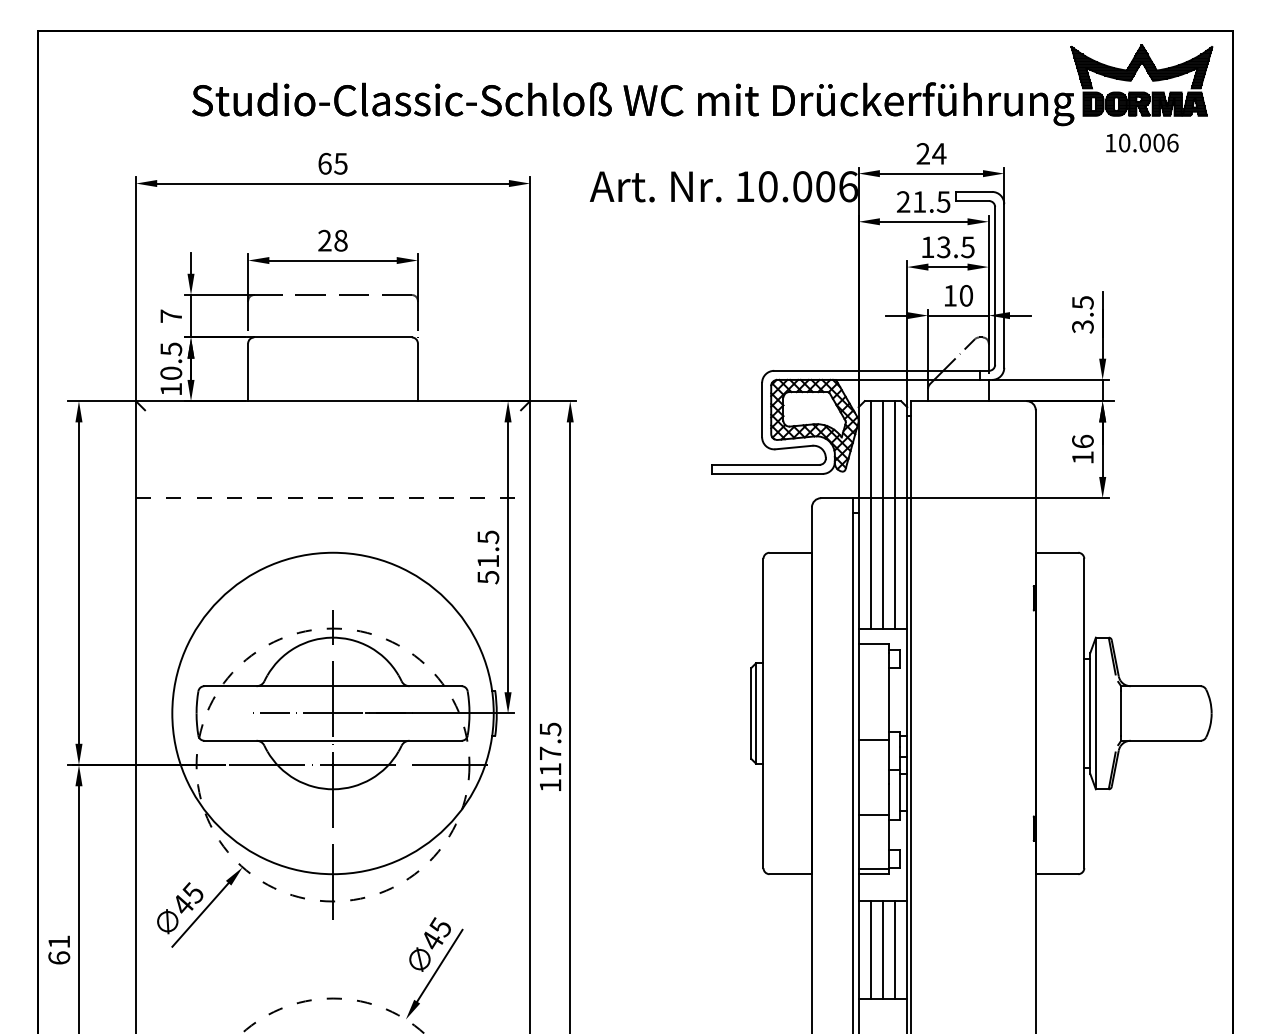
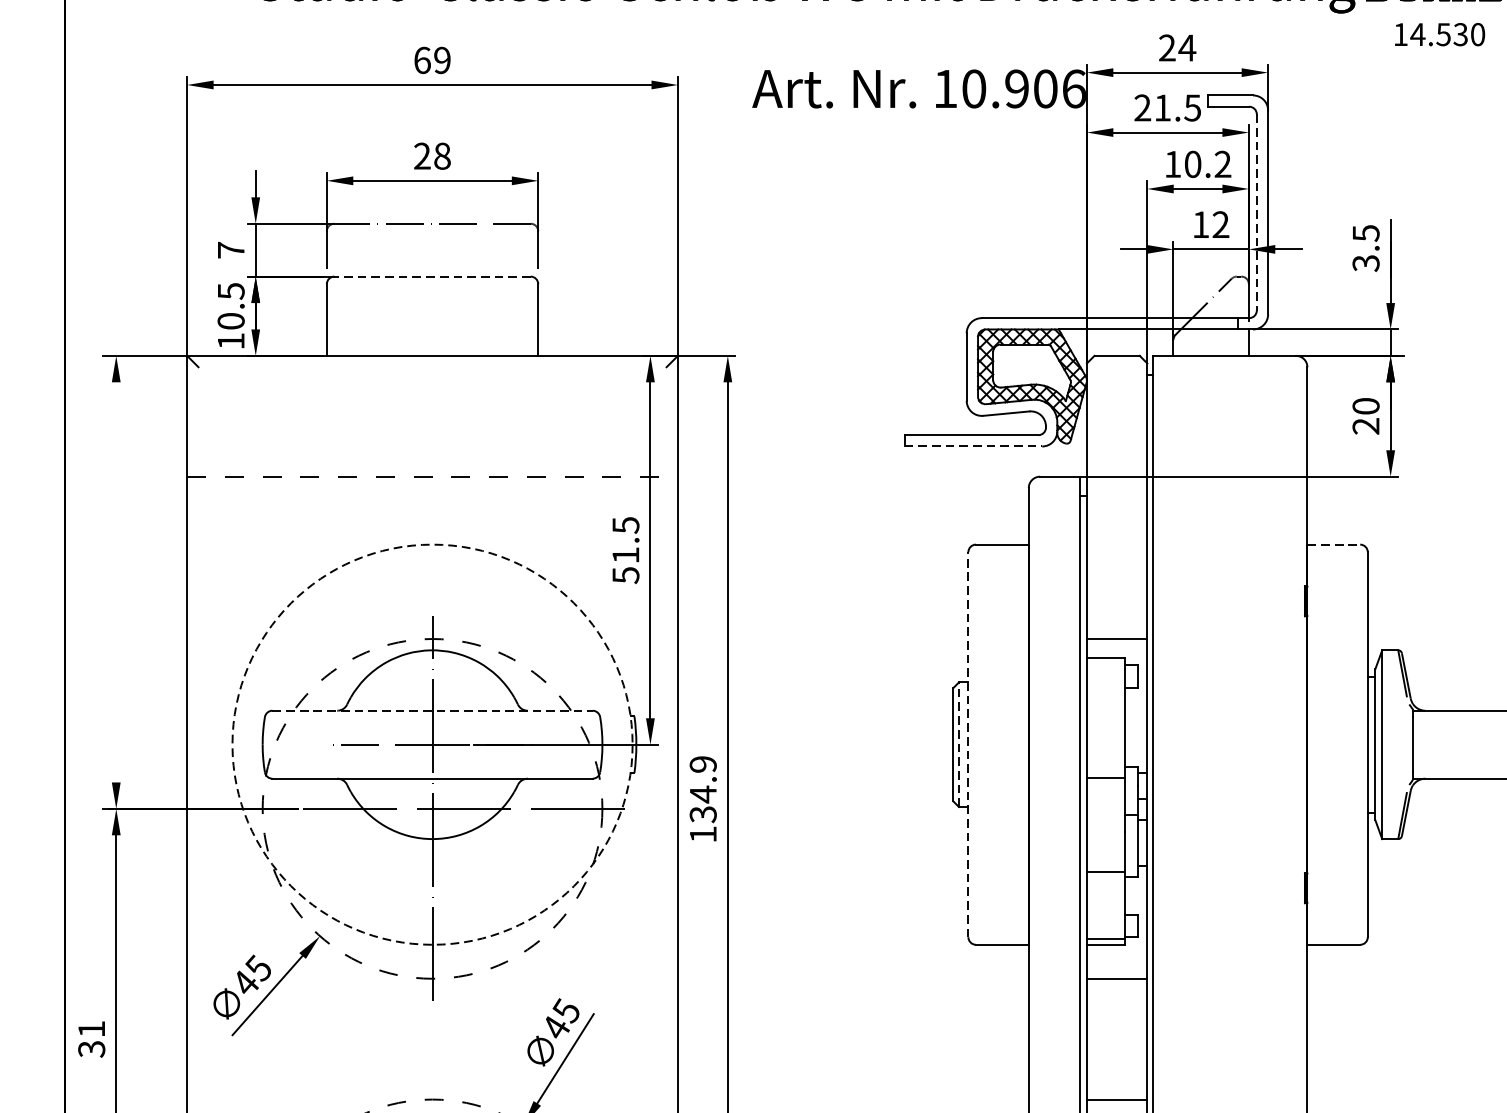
text: (1148, 142) -> (1447, 33), 10.006 -> 14.530
text: (340, 163) -> (441, 60), 65 -> 69
text: (802, 186) -> (1016, 88), 10.006 -> 10.906
text: (955, 247) -> (1207, 164), 13.5 -> 10.2
line: (995, 285) -> (1257, 211), solid -> dashed
text: (965, 295) -> (1219, 224), 10 -> 12
line: (333, 337) -> (433, 276), solid -> dashed
text: (1082, 449) -> (1365, 416), 16 -> 20
line: (767, 473) -> (973, 445), solid -> dashed
line: (870, 514) -> (1101, 496), removed
line: (882, 514) -> (1116, 496), removed
line: (895, 514) -> (1132, 496), removed
line: (1057, 552) -> (1334, 544), solid -> dashed
line: (78, 582) -> (115, 581), removed
line: (333, 686) -> (433, 711), solid -> dashed
line: (755, 712) -> (958, 743), solid -> dashed
circle: (332, 713) -> (431, 744), solid -> dashed
line: (763, 713) -> (968, 744), solid -> dashed
text: (550, 749) -> (703, 789), 117.5 -> 134.9
line: (870, 949) -> (1101, 1038), removed
line: (882, 949) -> (1116, 1038), removed
line: (895, 949) -> (1132, 1038), removed
text: (59, 957) -> (92, 1048), 61 -> 31

